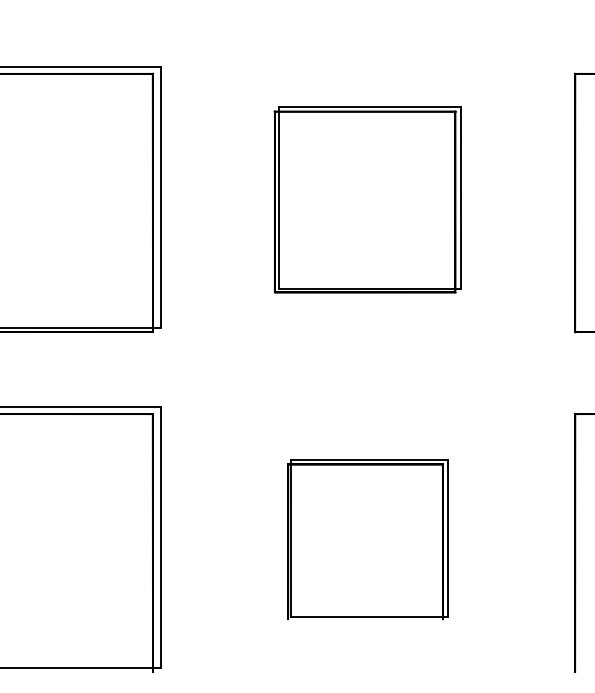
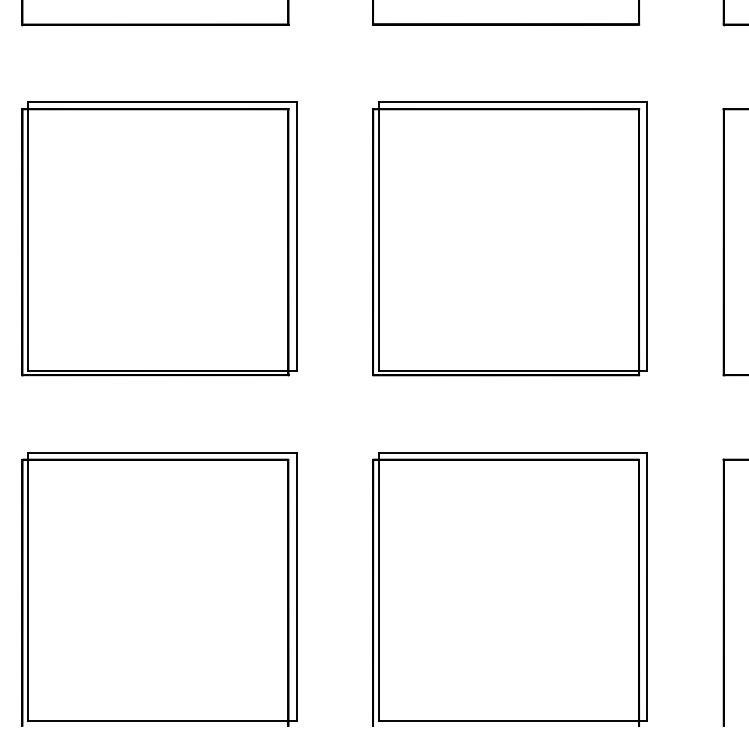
part: (367, 199) -> (509, 238), size x1.43
part: (367, 539) -> (509, 589), size x1.67

